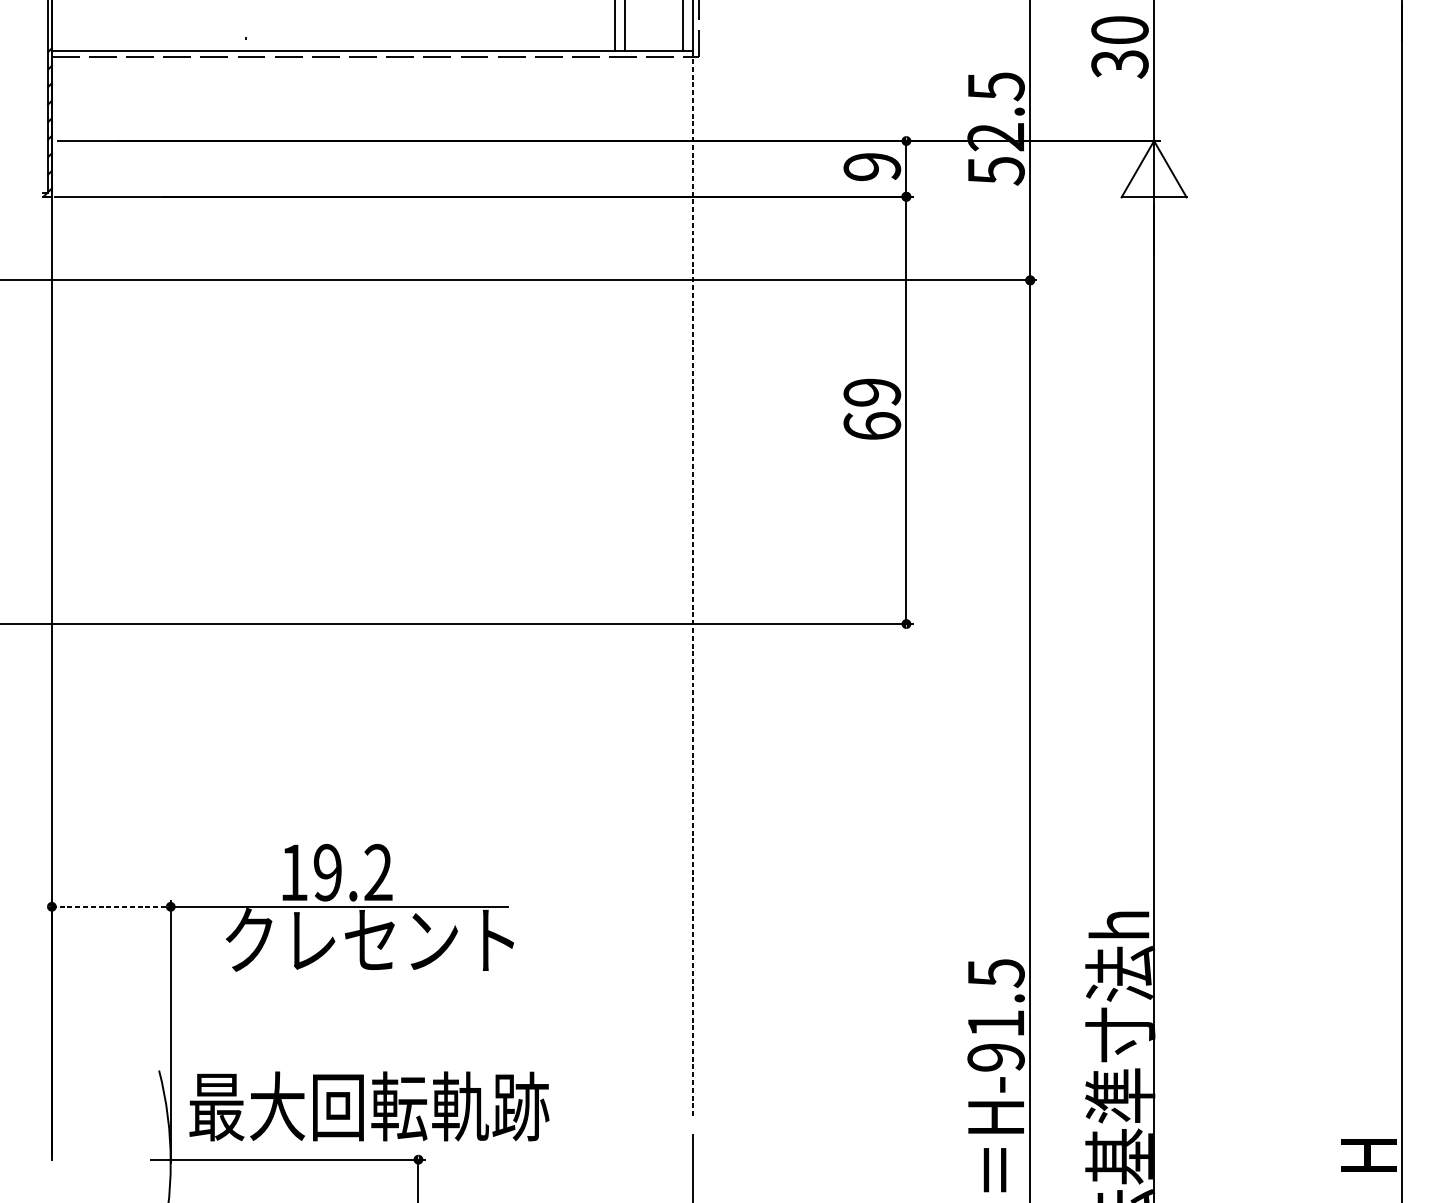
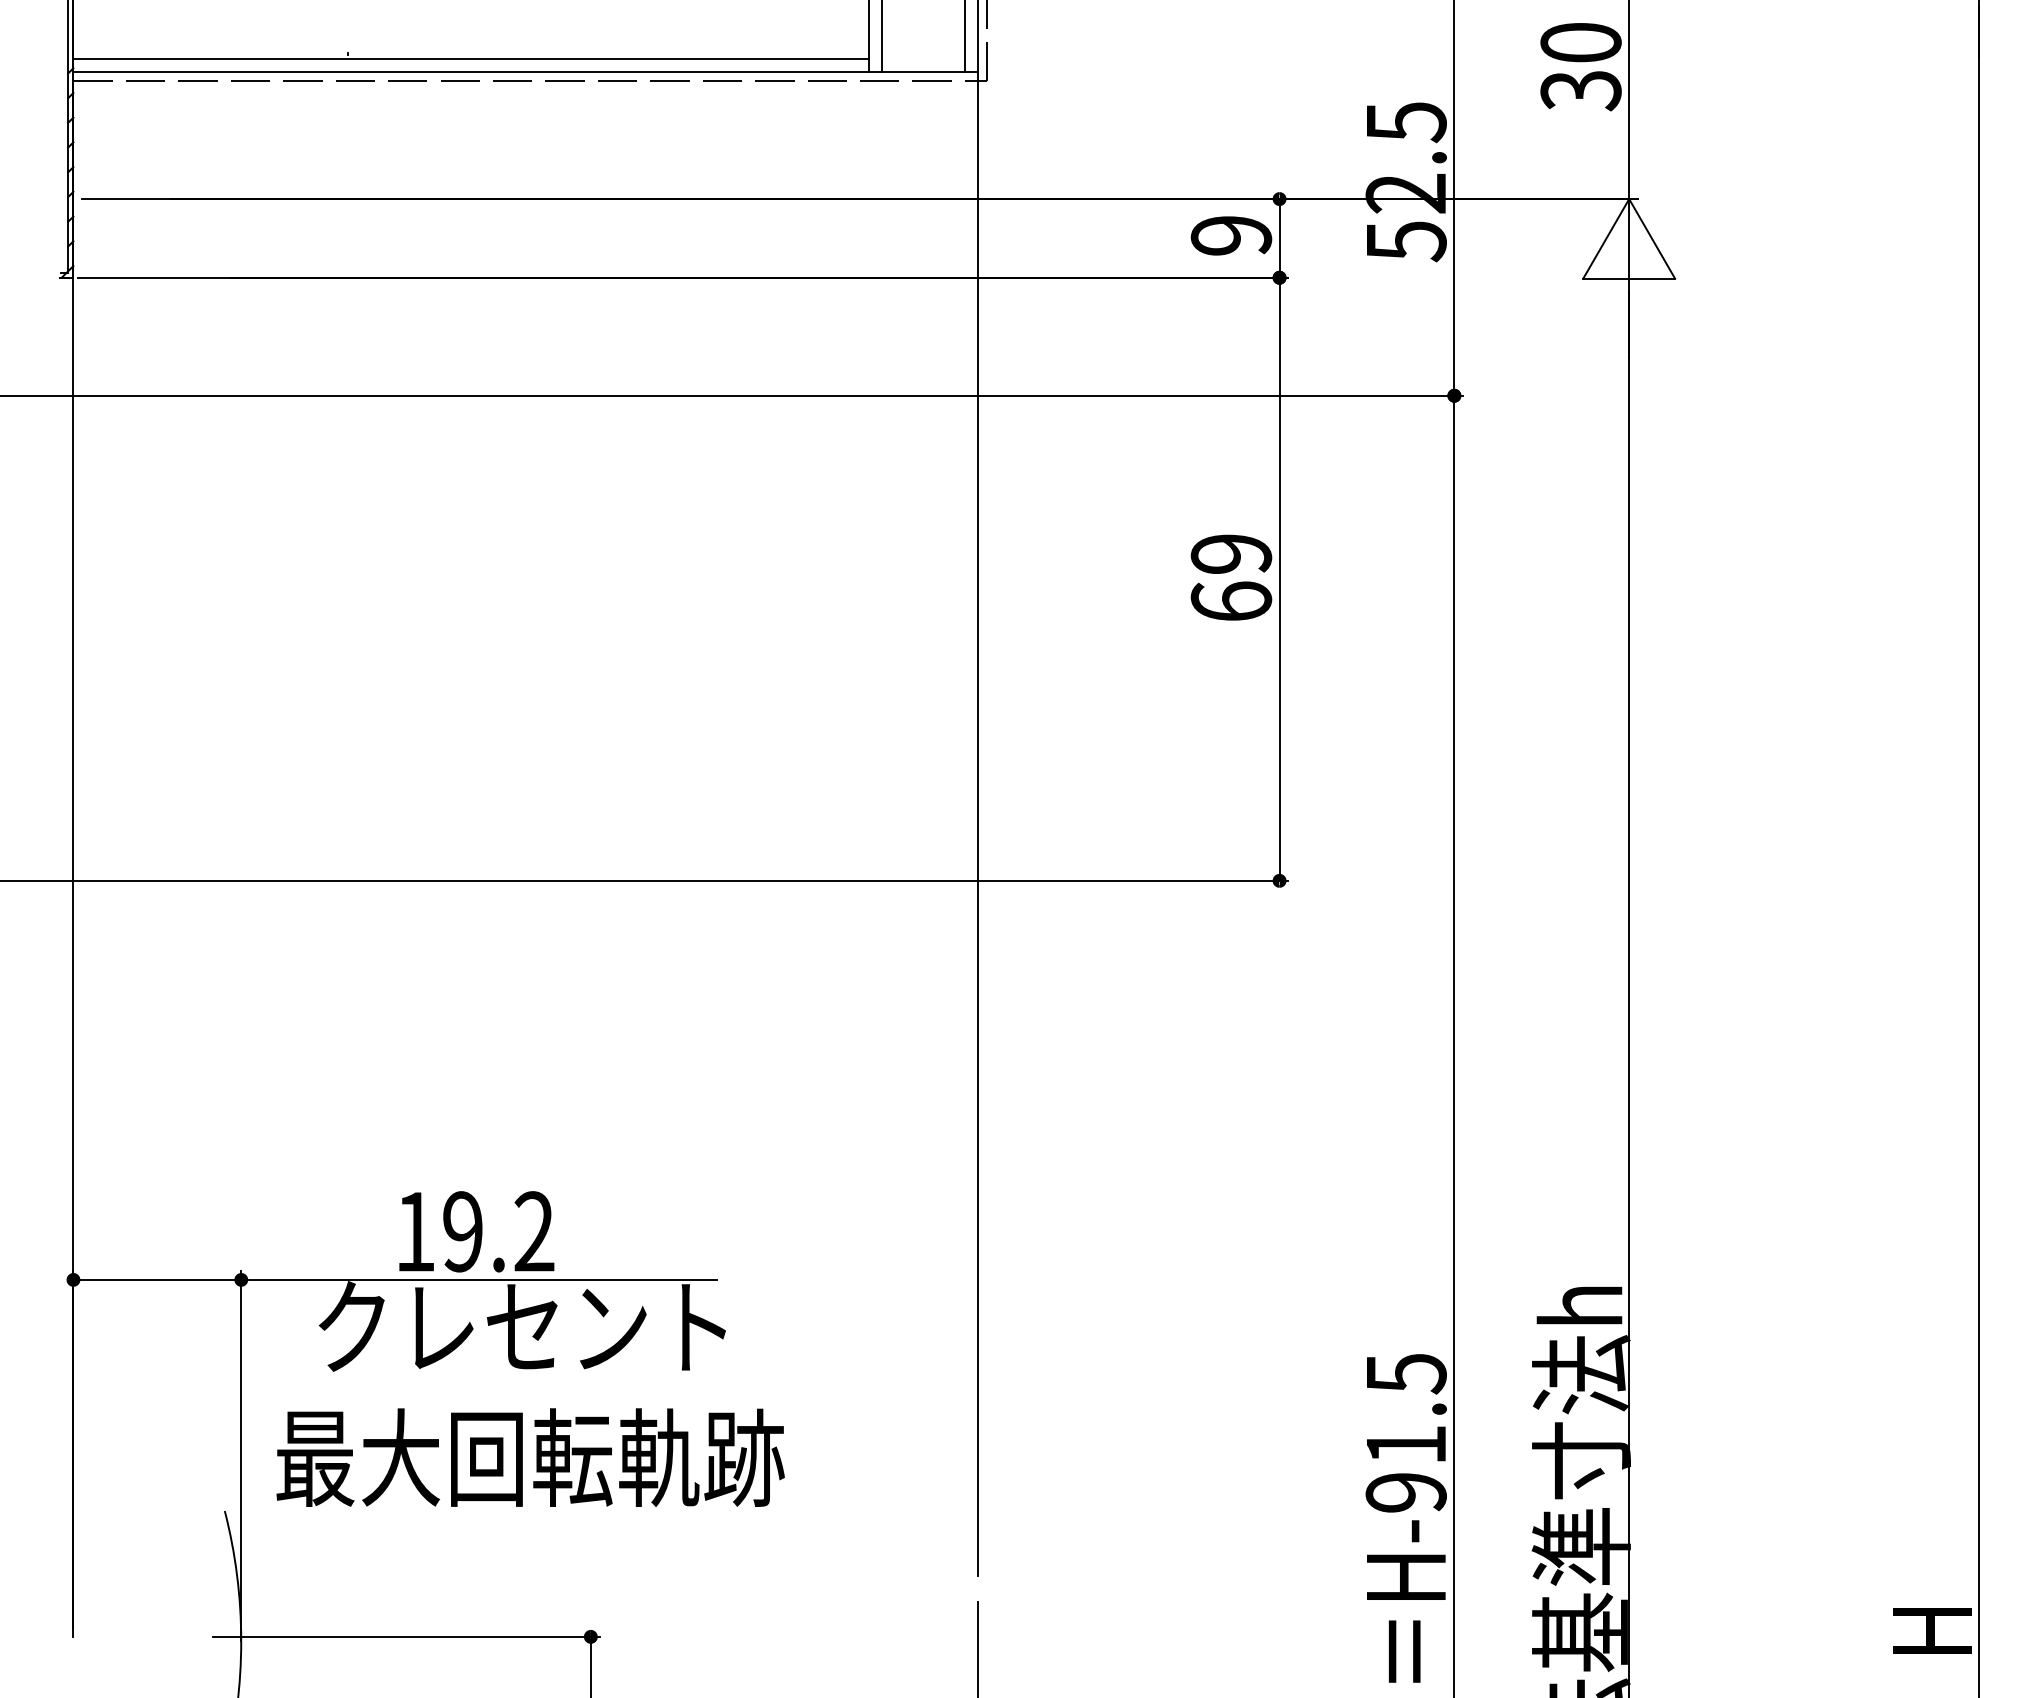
line: (333, 42) -> (470, 59), added
line: (693, 584) -> (978, 824), dashed -> solid
line: (111, 906) -> (157, 1279), dashed -> solid
text: (369, 1106) -> (530, 1457), moved

